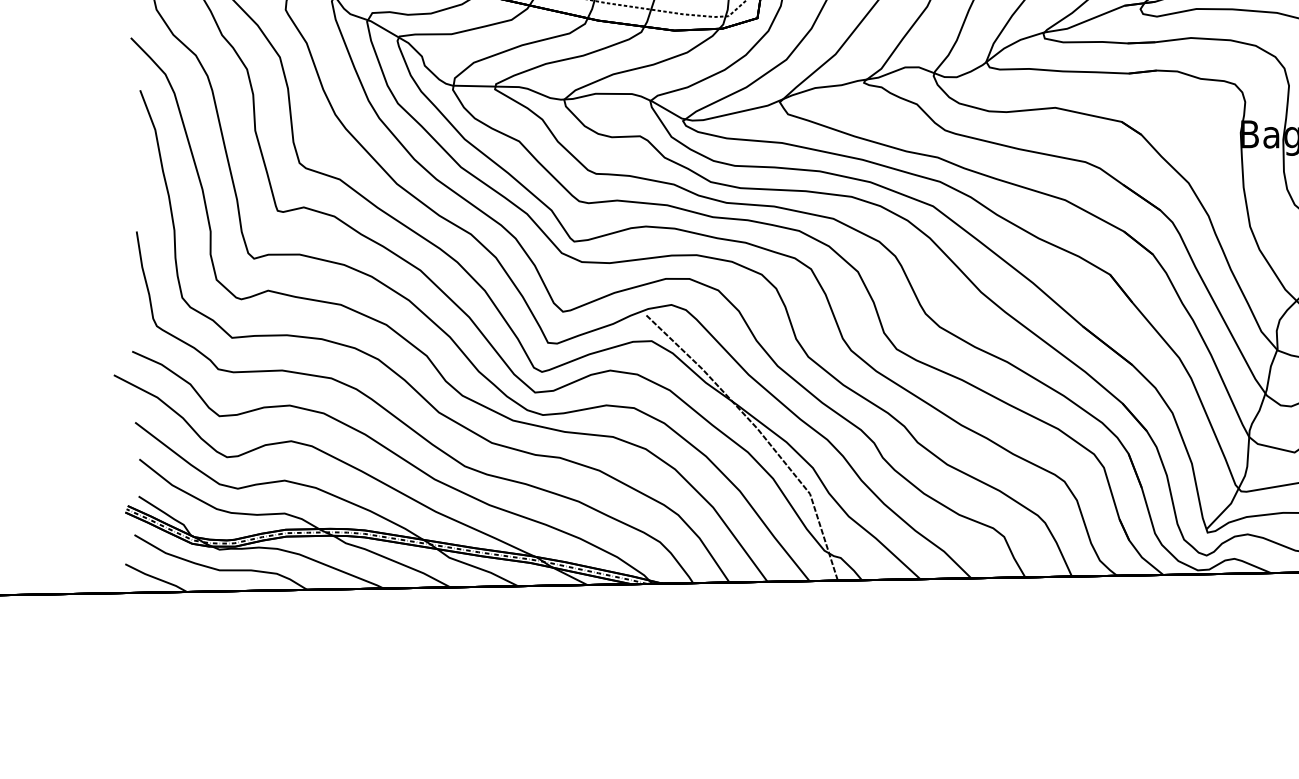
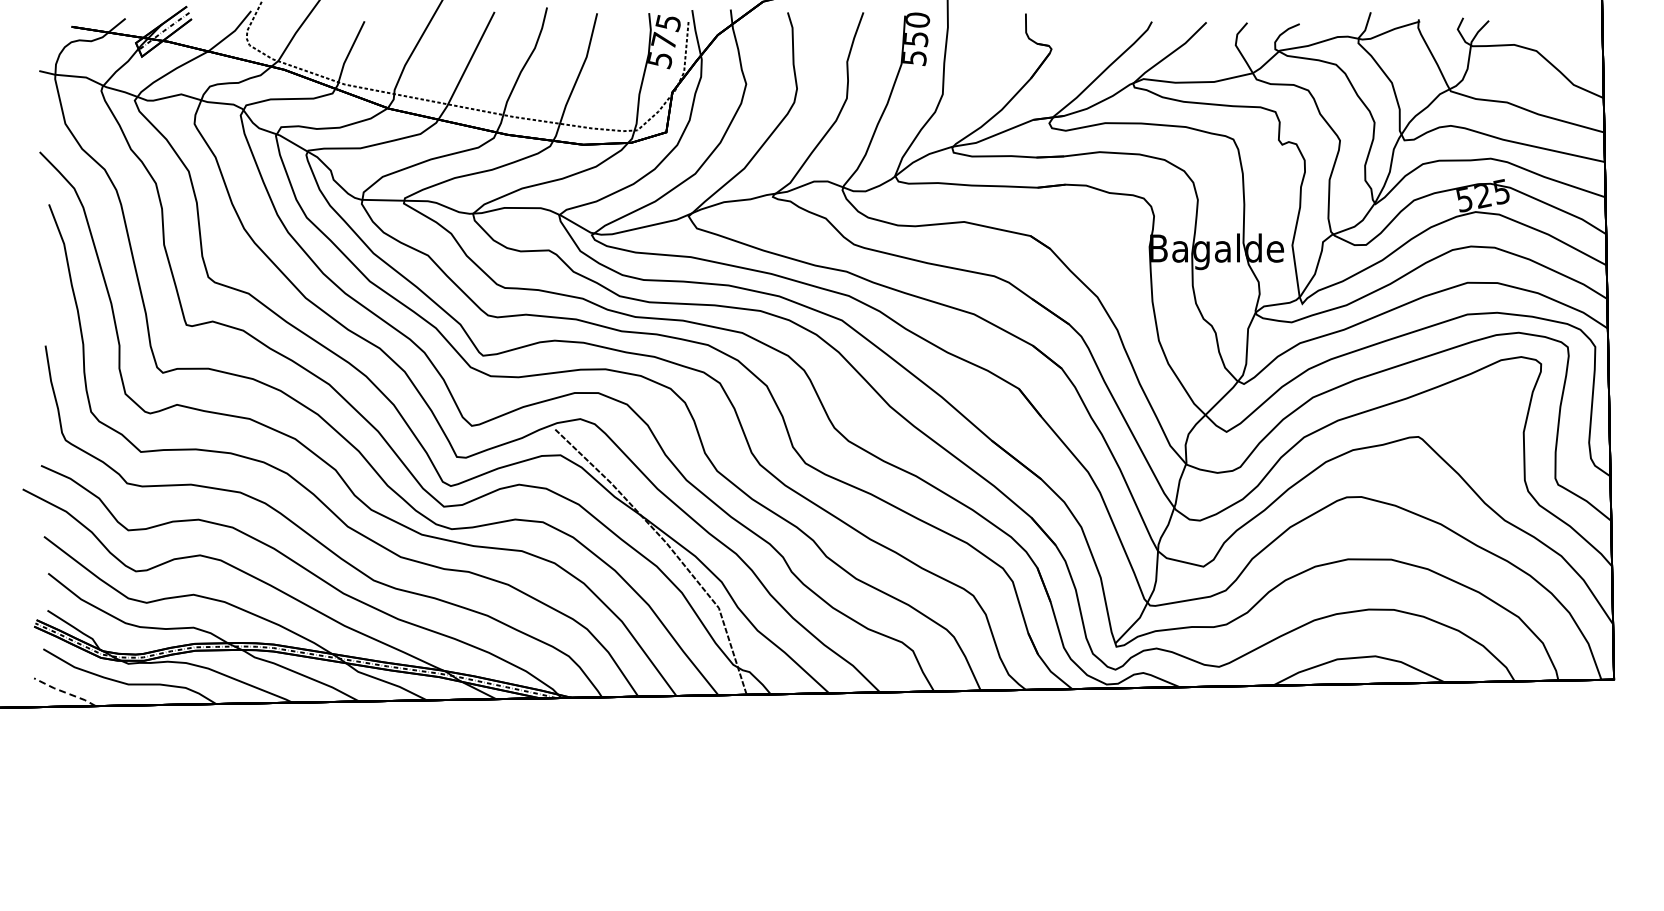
line: (155, 578) -> (64, 692), solid -> dashed

